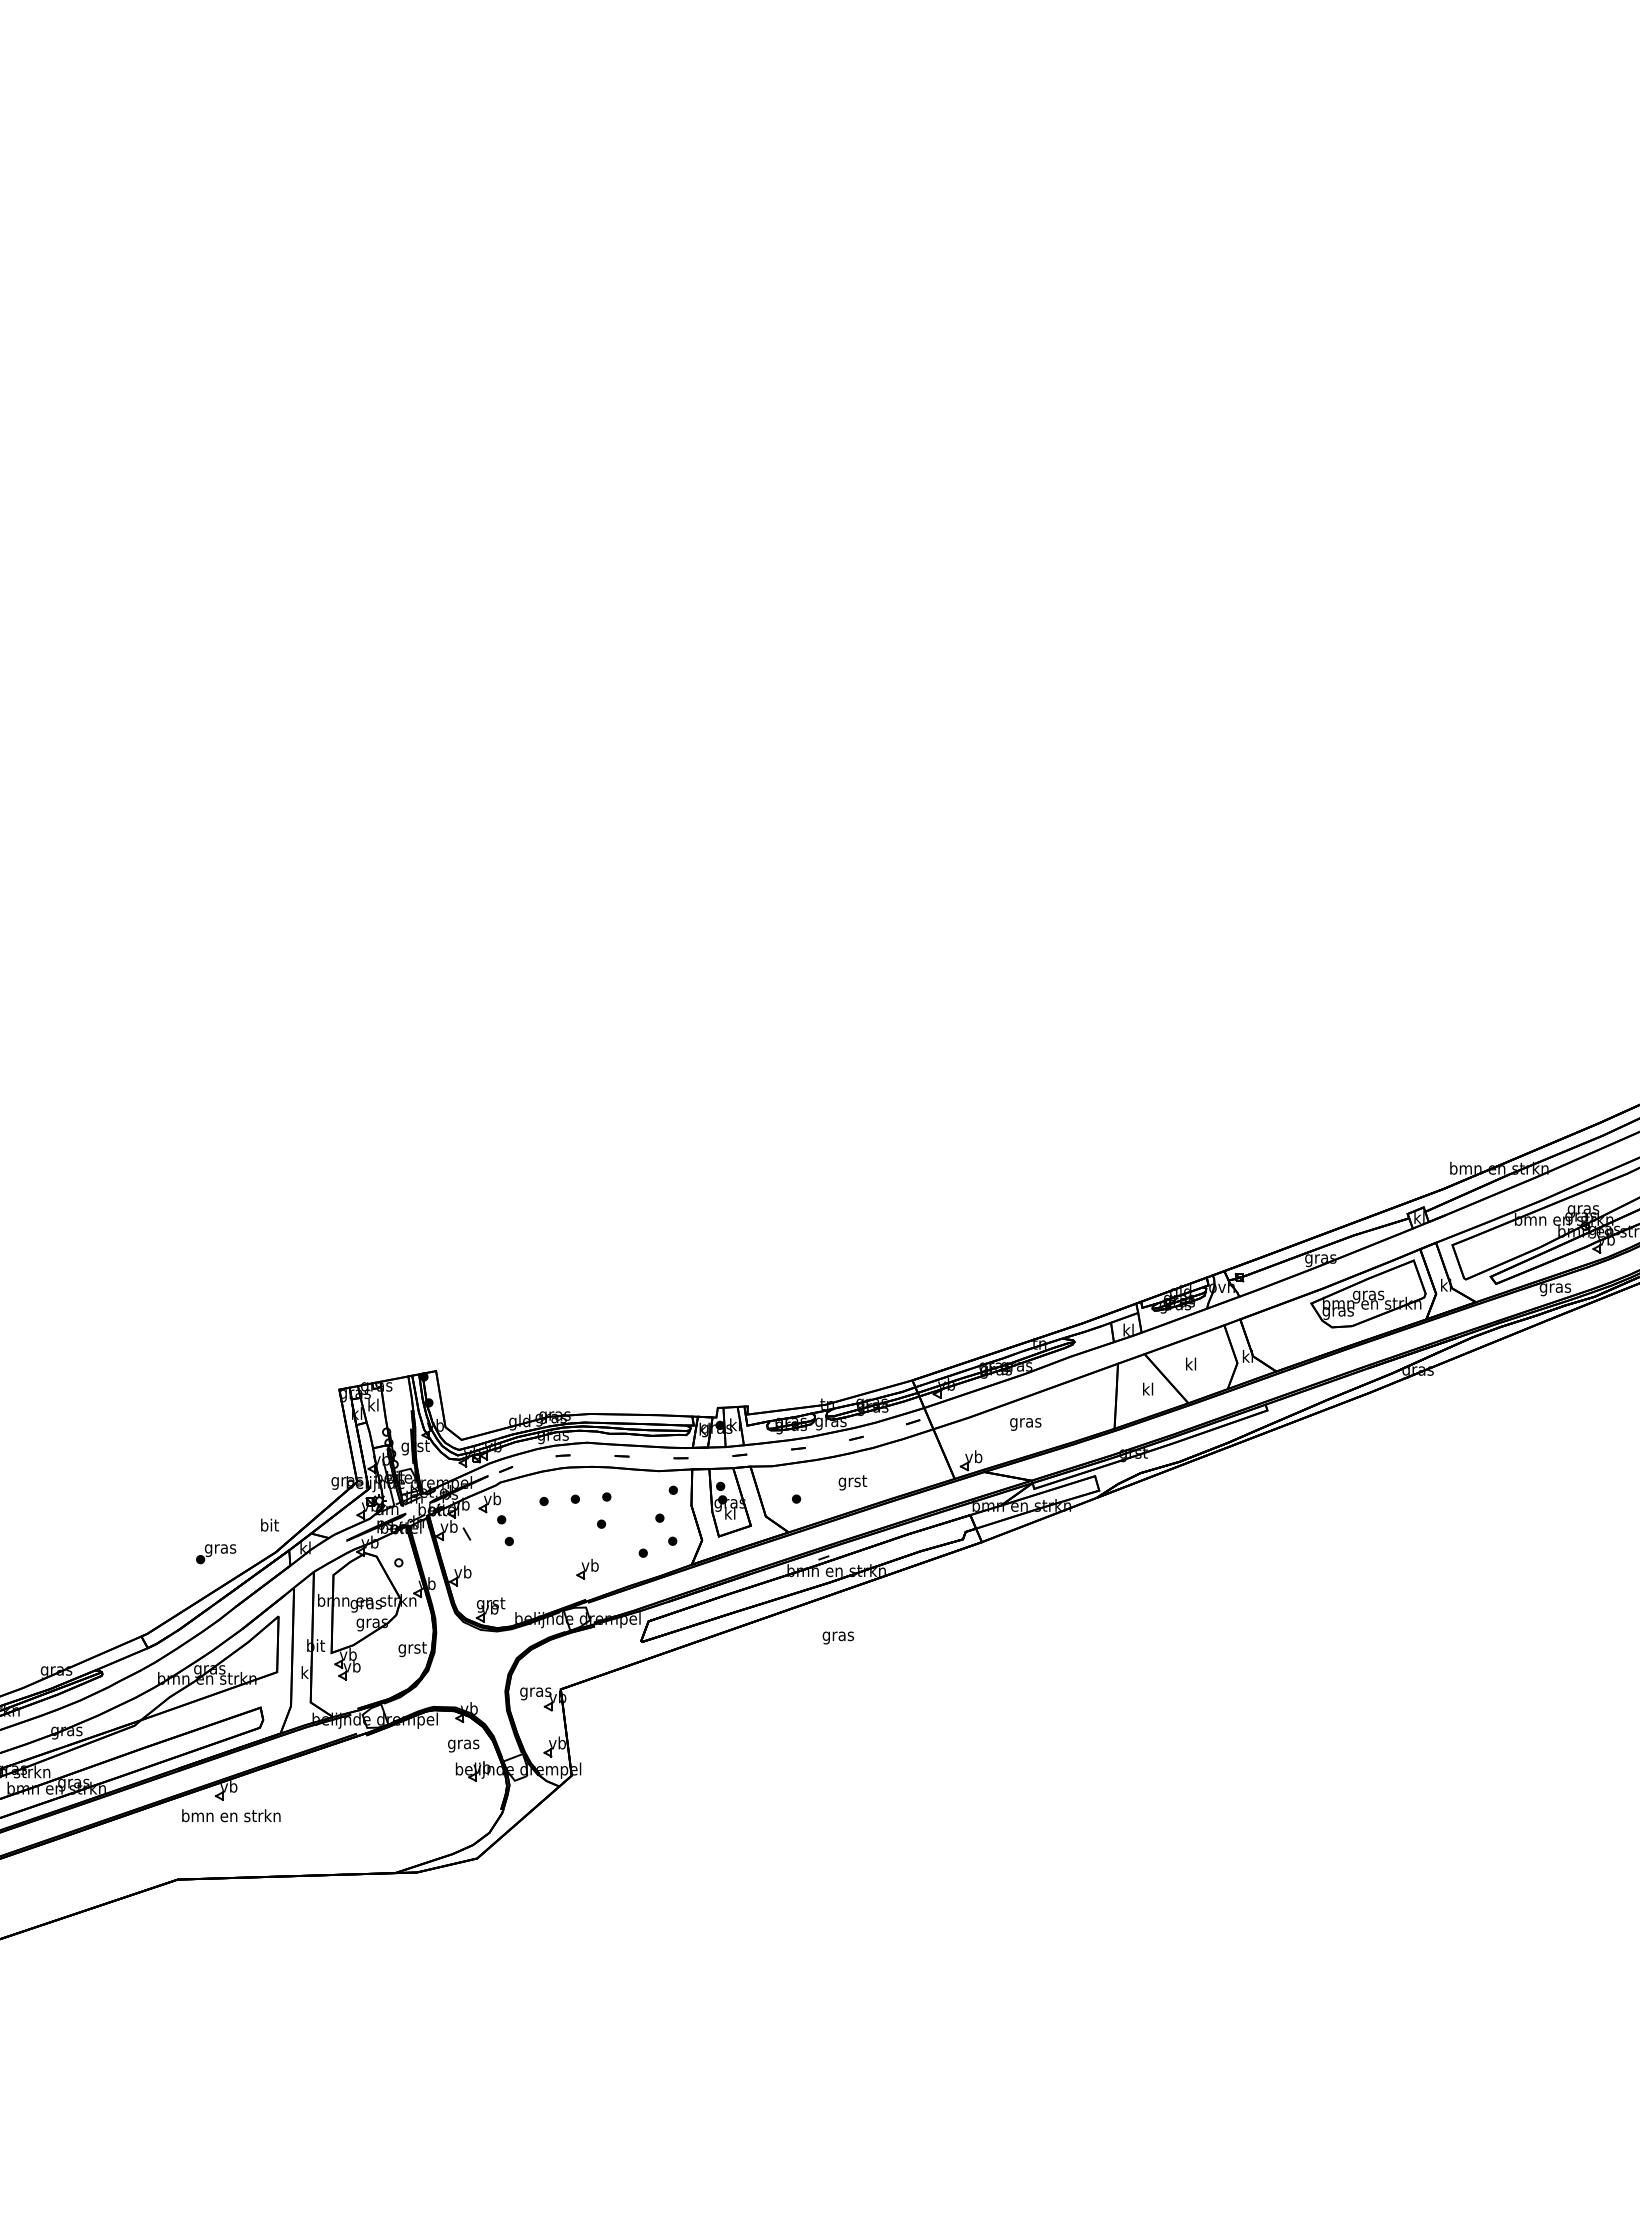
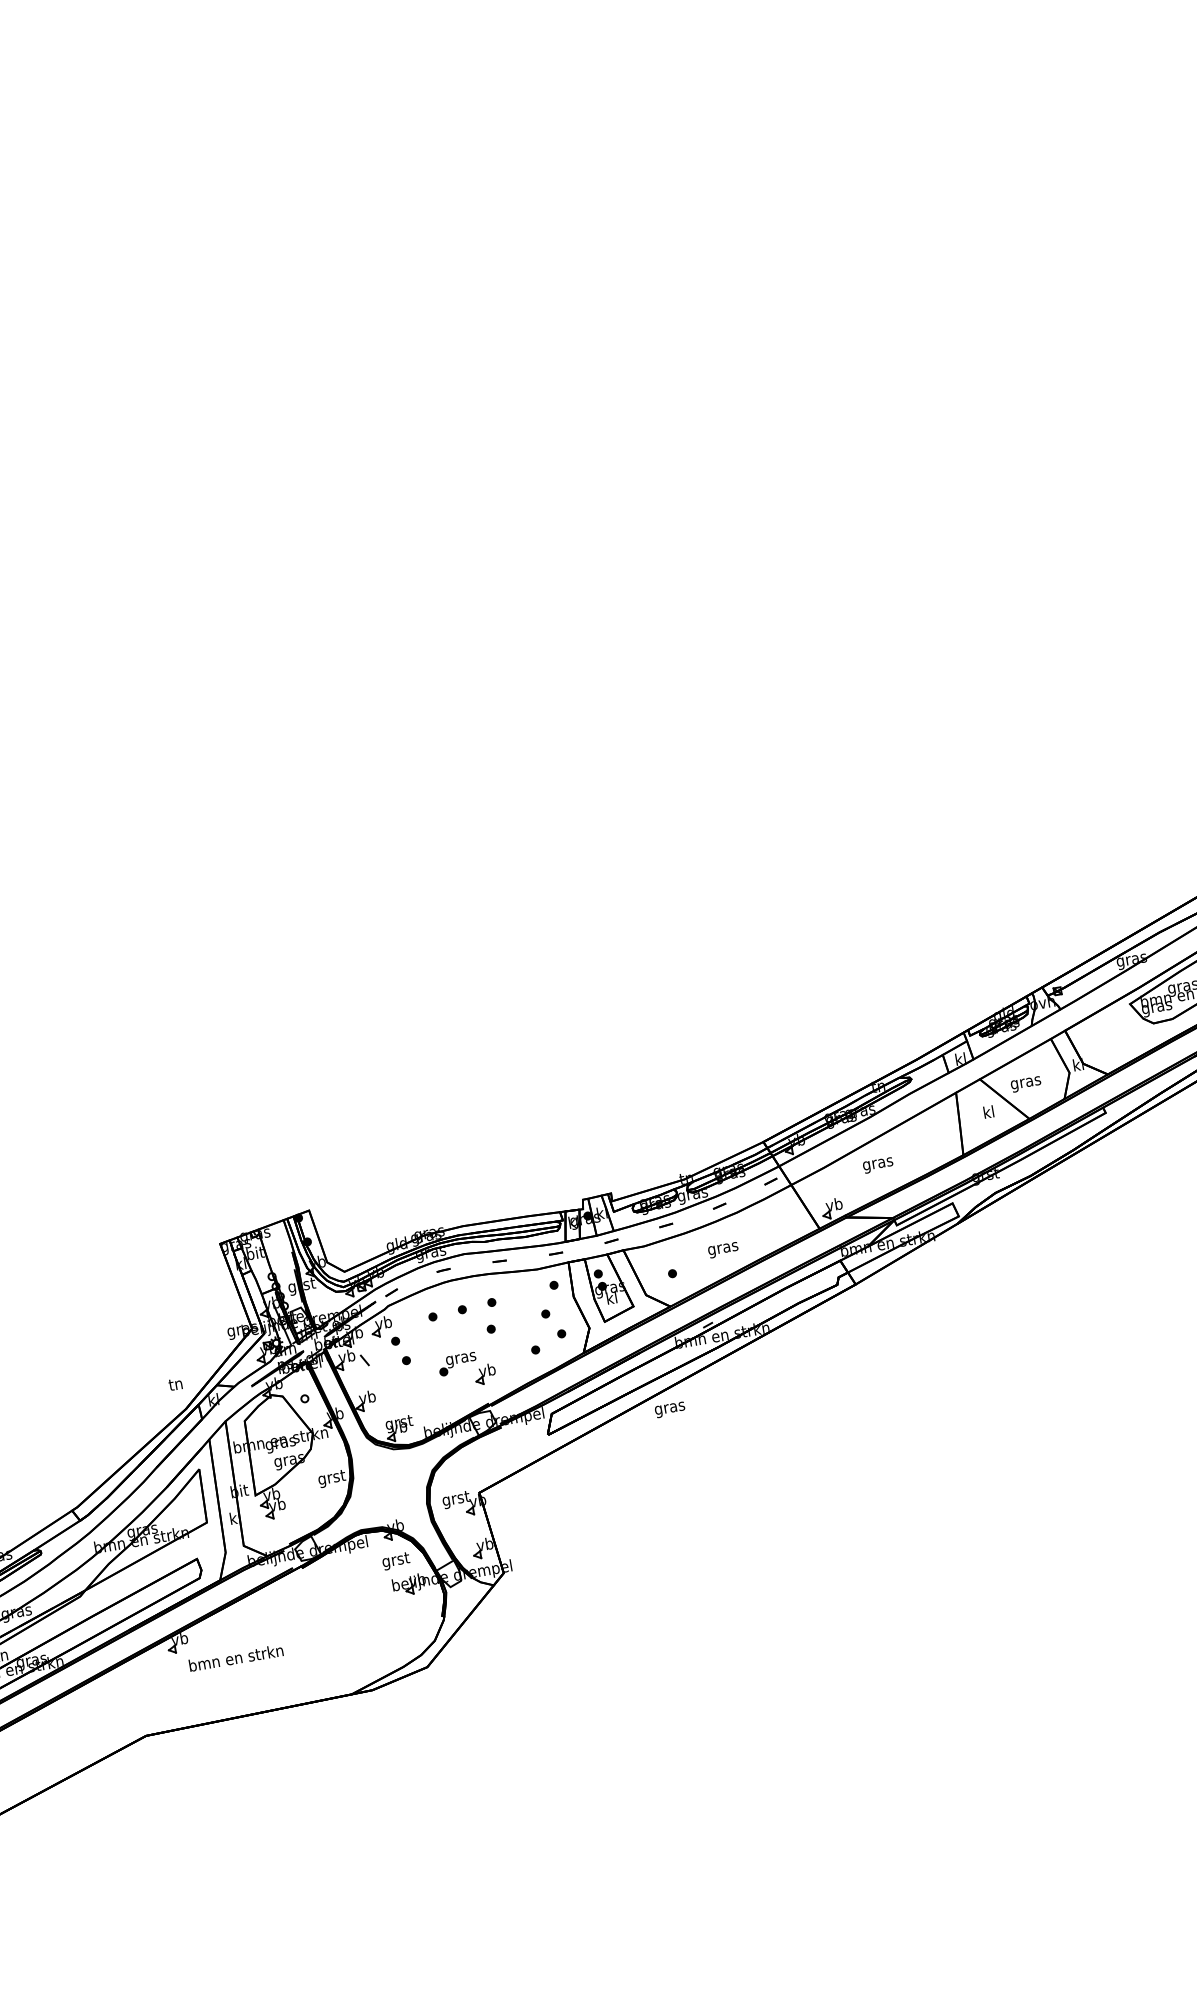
text: (1190, 1365) -> (1025, 1082), kl -> gras
text: (373, 1404) -> (255, 1252), kl -> bit
text: (852, 1482) -> (723, 1248), grst -> gras
text: (270, 1524) -> (176, 1383), bit -> tn
part: (216, 1554) -> (458, 1364), moved
text: (837, 1637) -> (669, 1409), moved
text: (535, 1692) -> (455, 1499), gras -> grst
text: (463, 1744) -> (395, 1561), gras -> grst
text: (231, 1815) -> (236, 1657), moved

